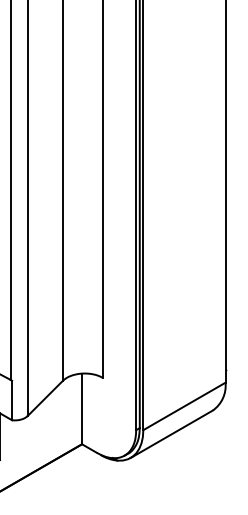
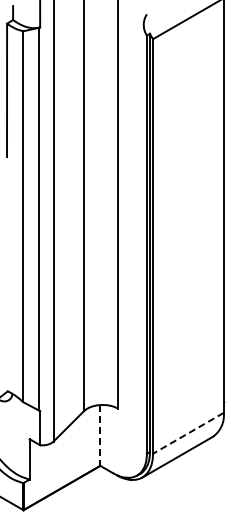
line: (184, 406) -> (188, 433), solid -> dashed
line: (82, 408) -> (100, 435), solid -> dashed

